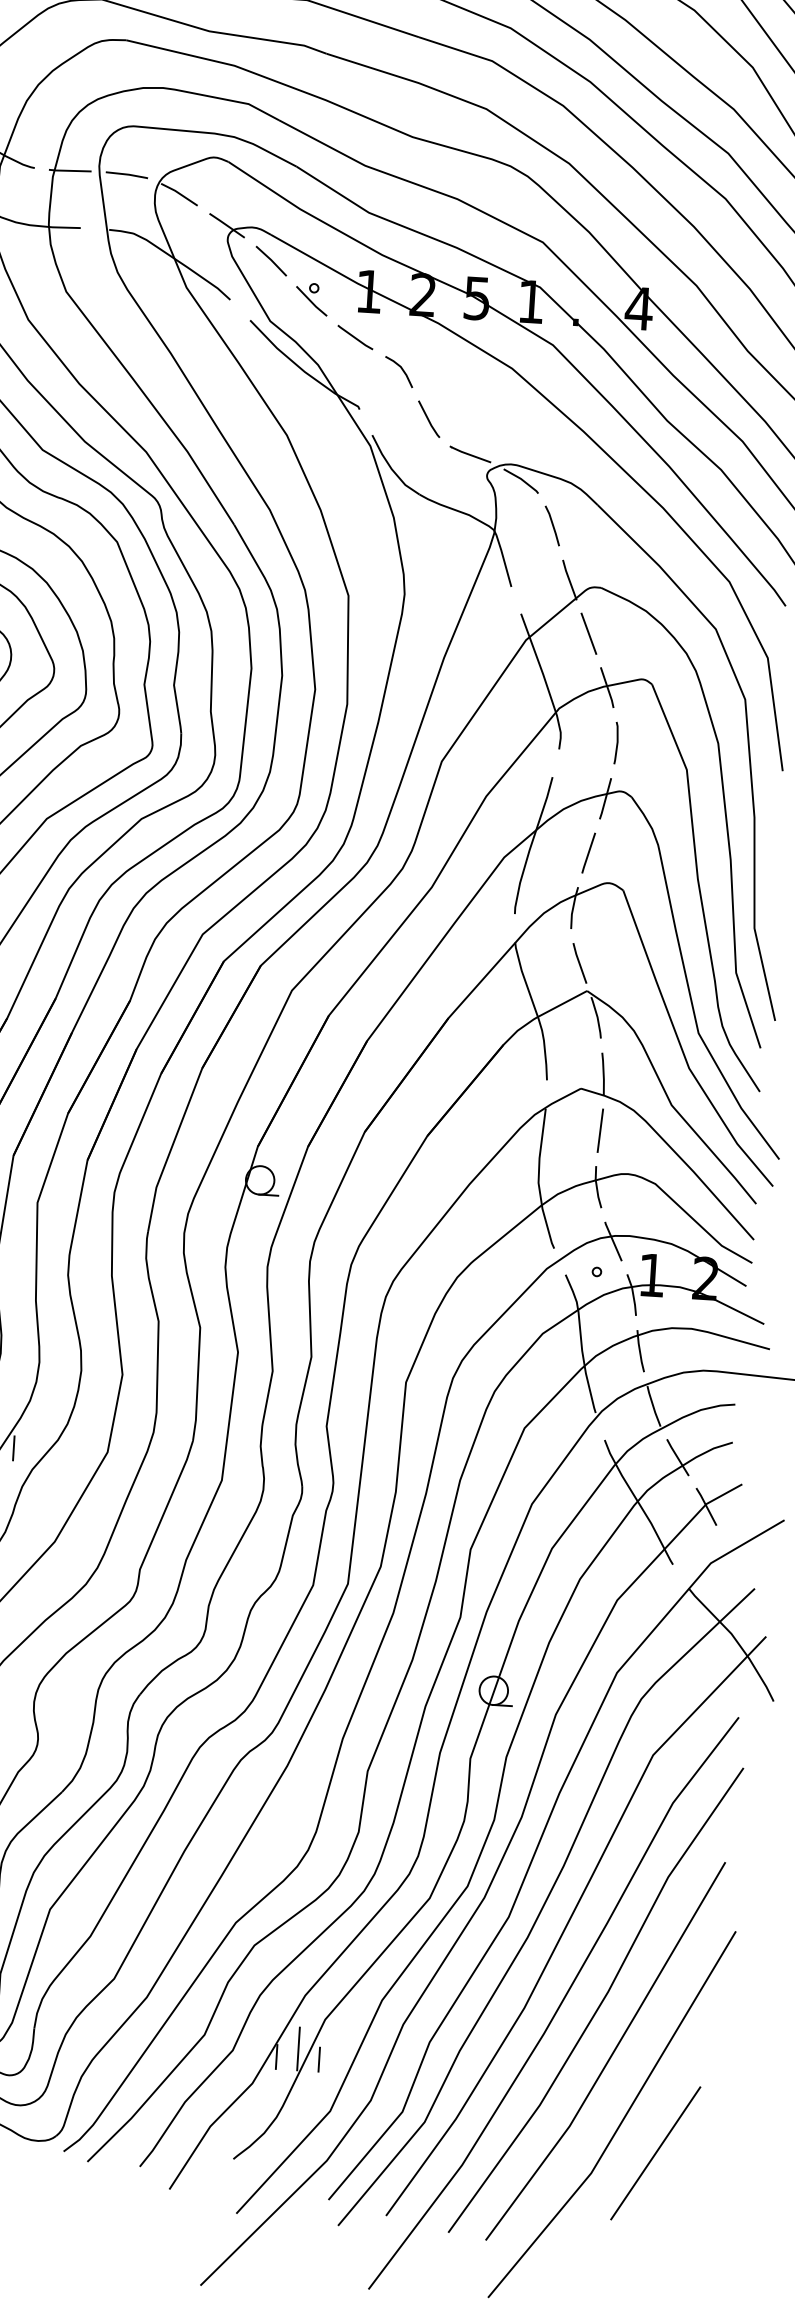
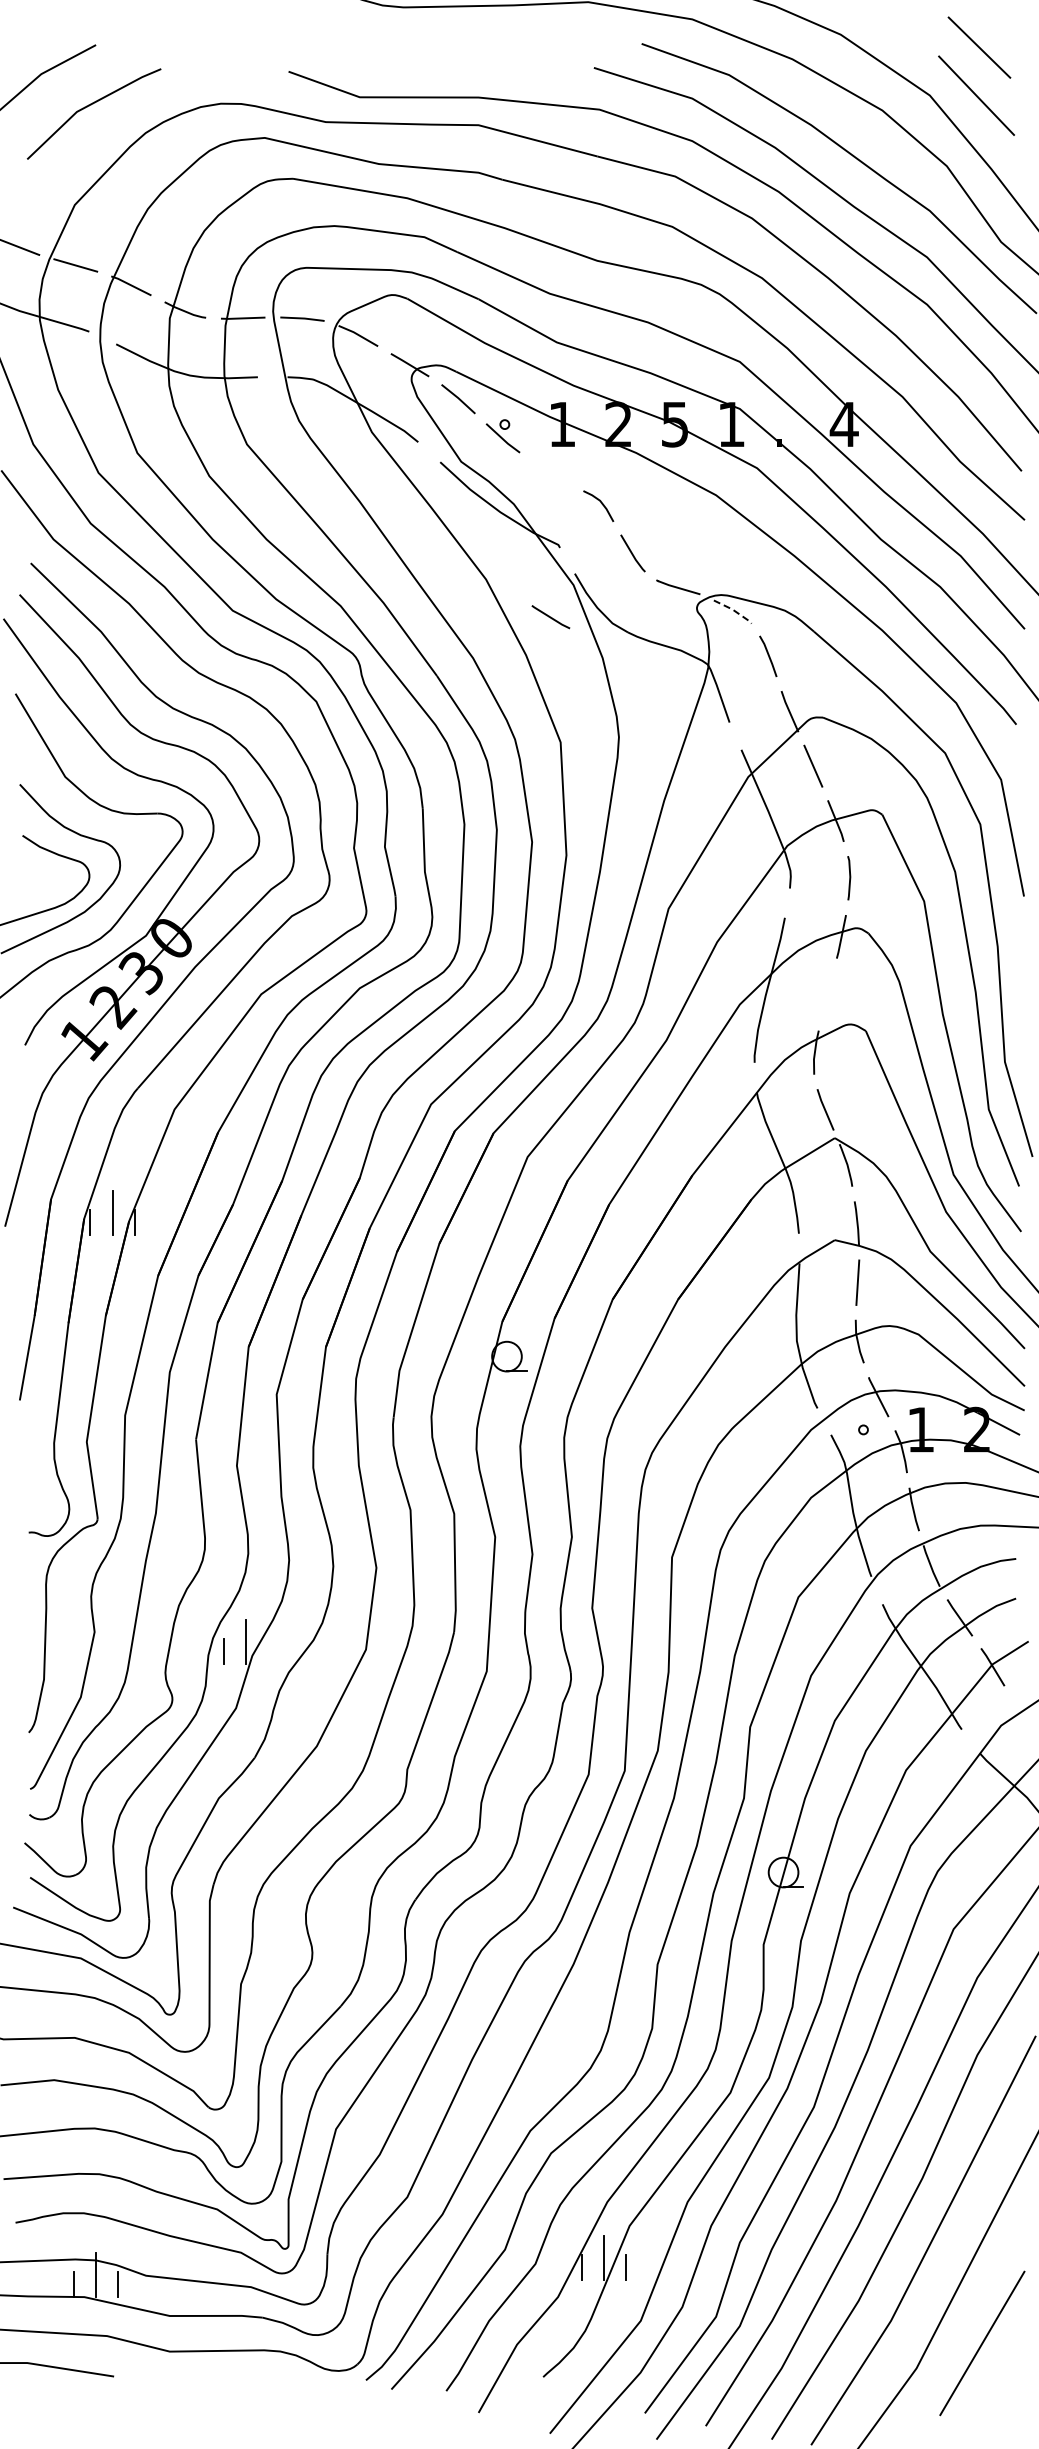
line: (354, 337) -> (550, 617), moved
line: (522, 480) -> (734, 610), solid -> dashed
line: (588, 853) -> (827, 994), removed
line: (14, 1448) -> (268, 1651), removed

